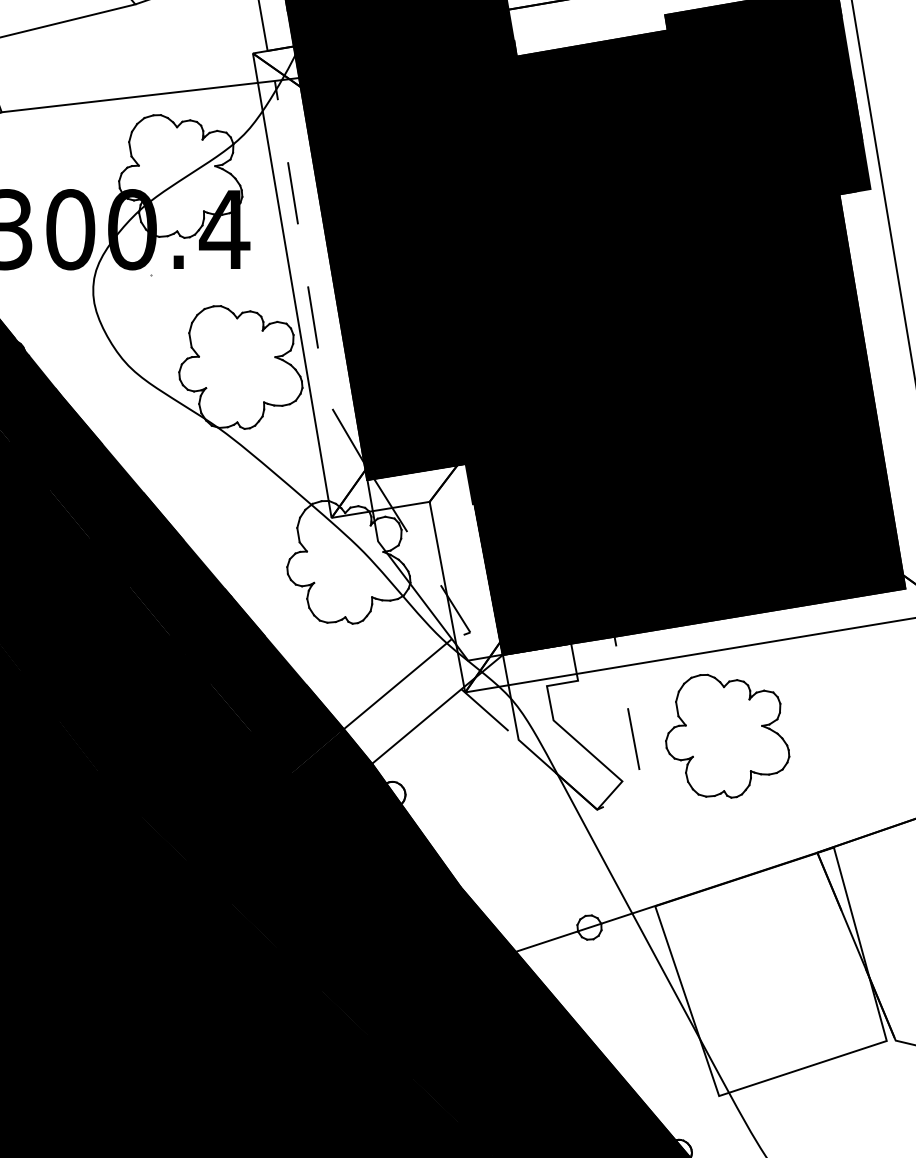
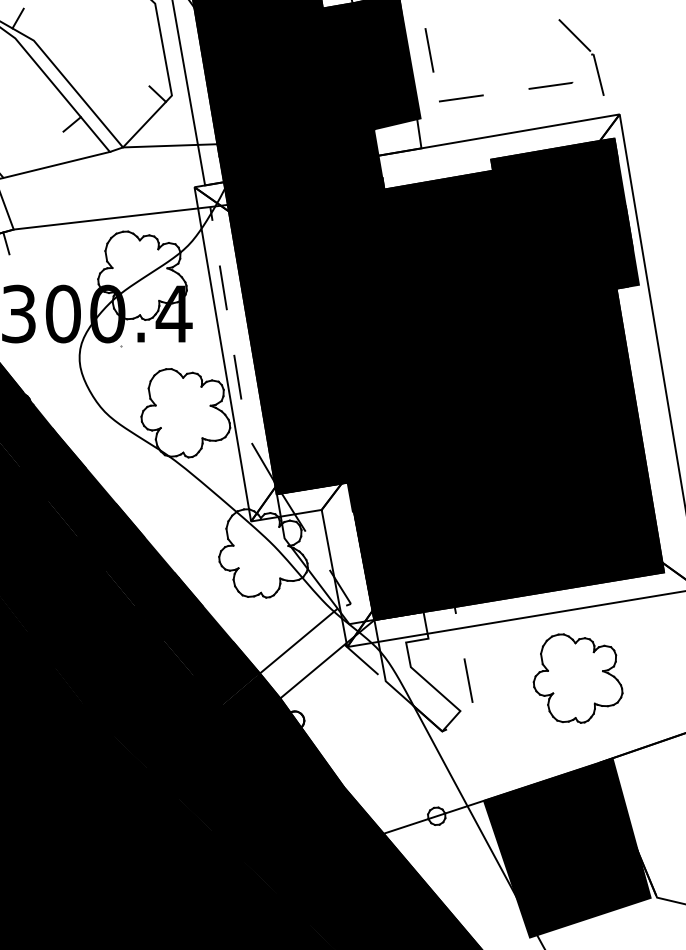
part: (726, 736) -> (577, 678), moved
fill: (771, 970) -> (567, 847), added

